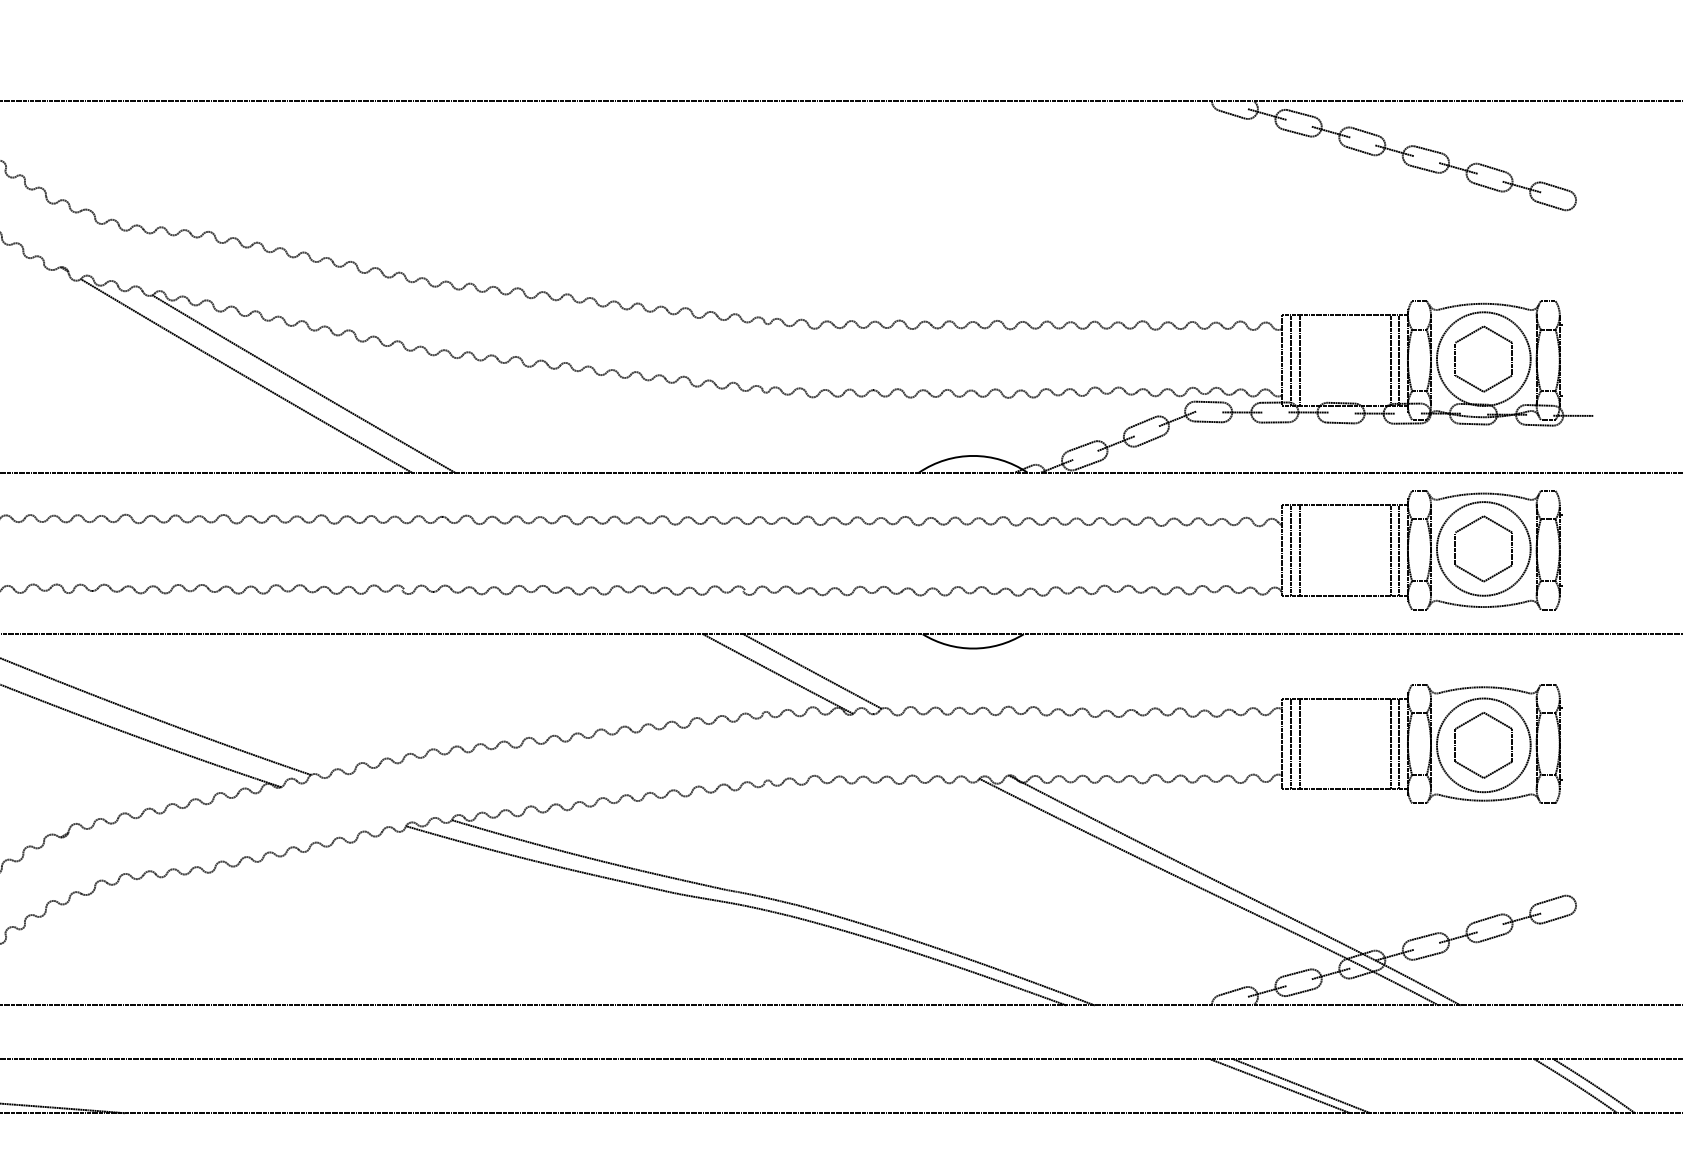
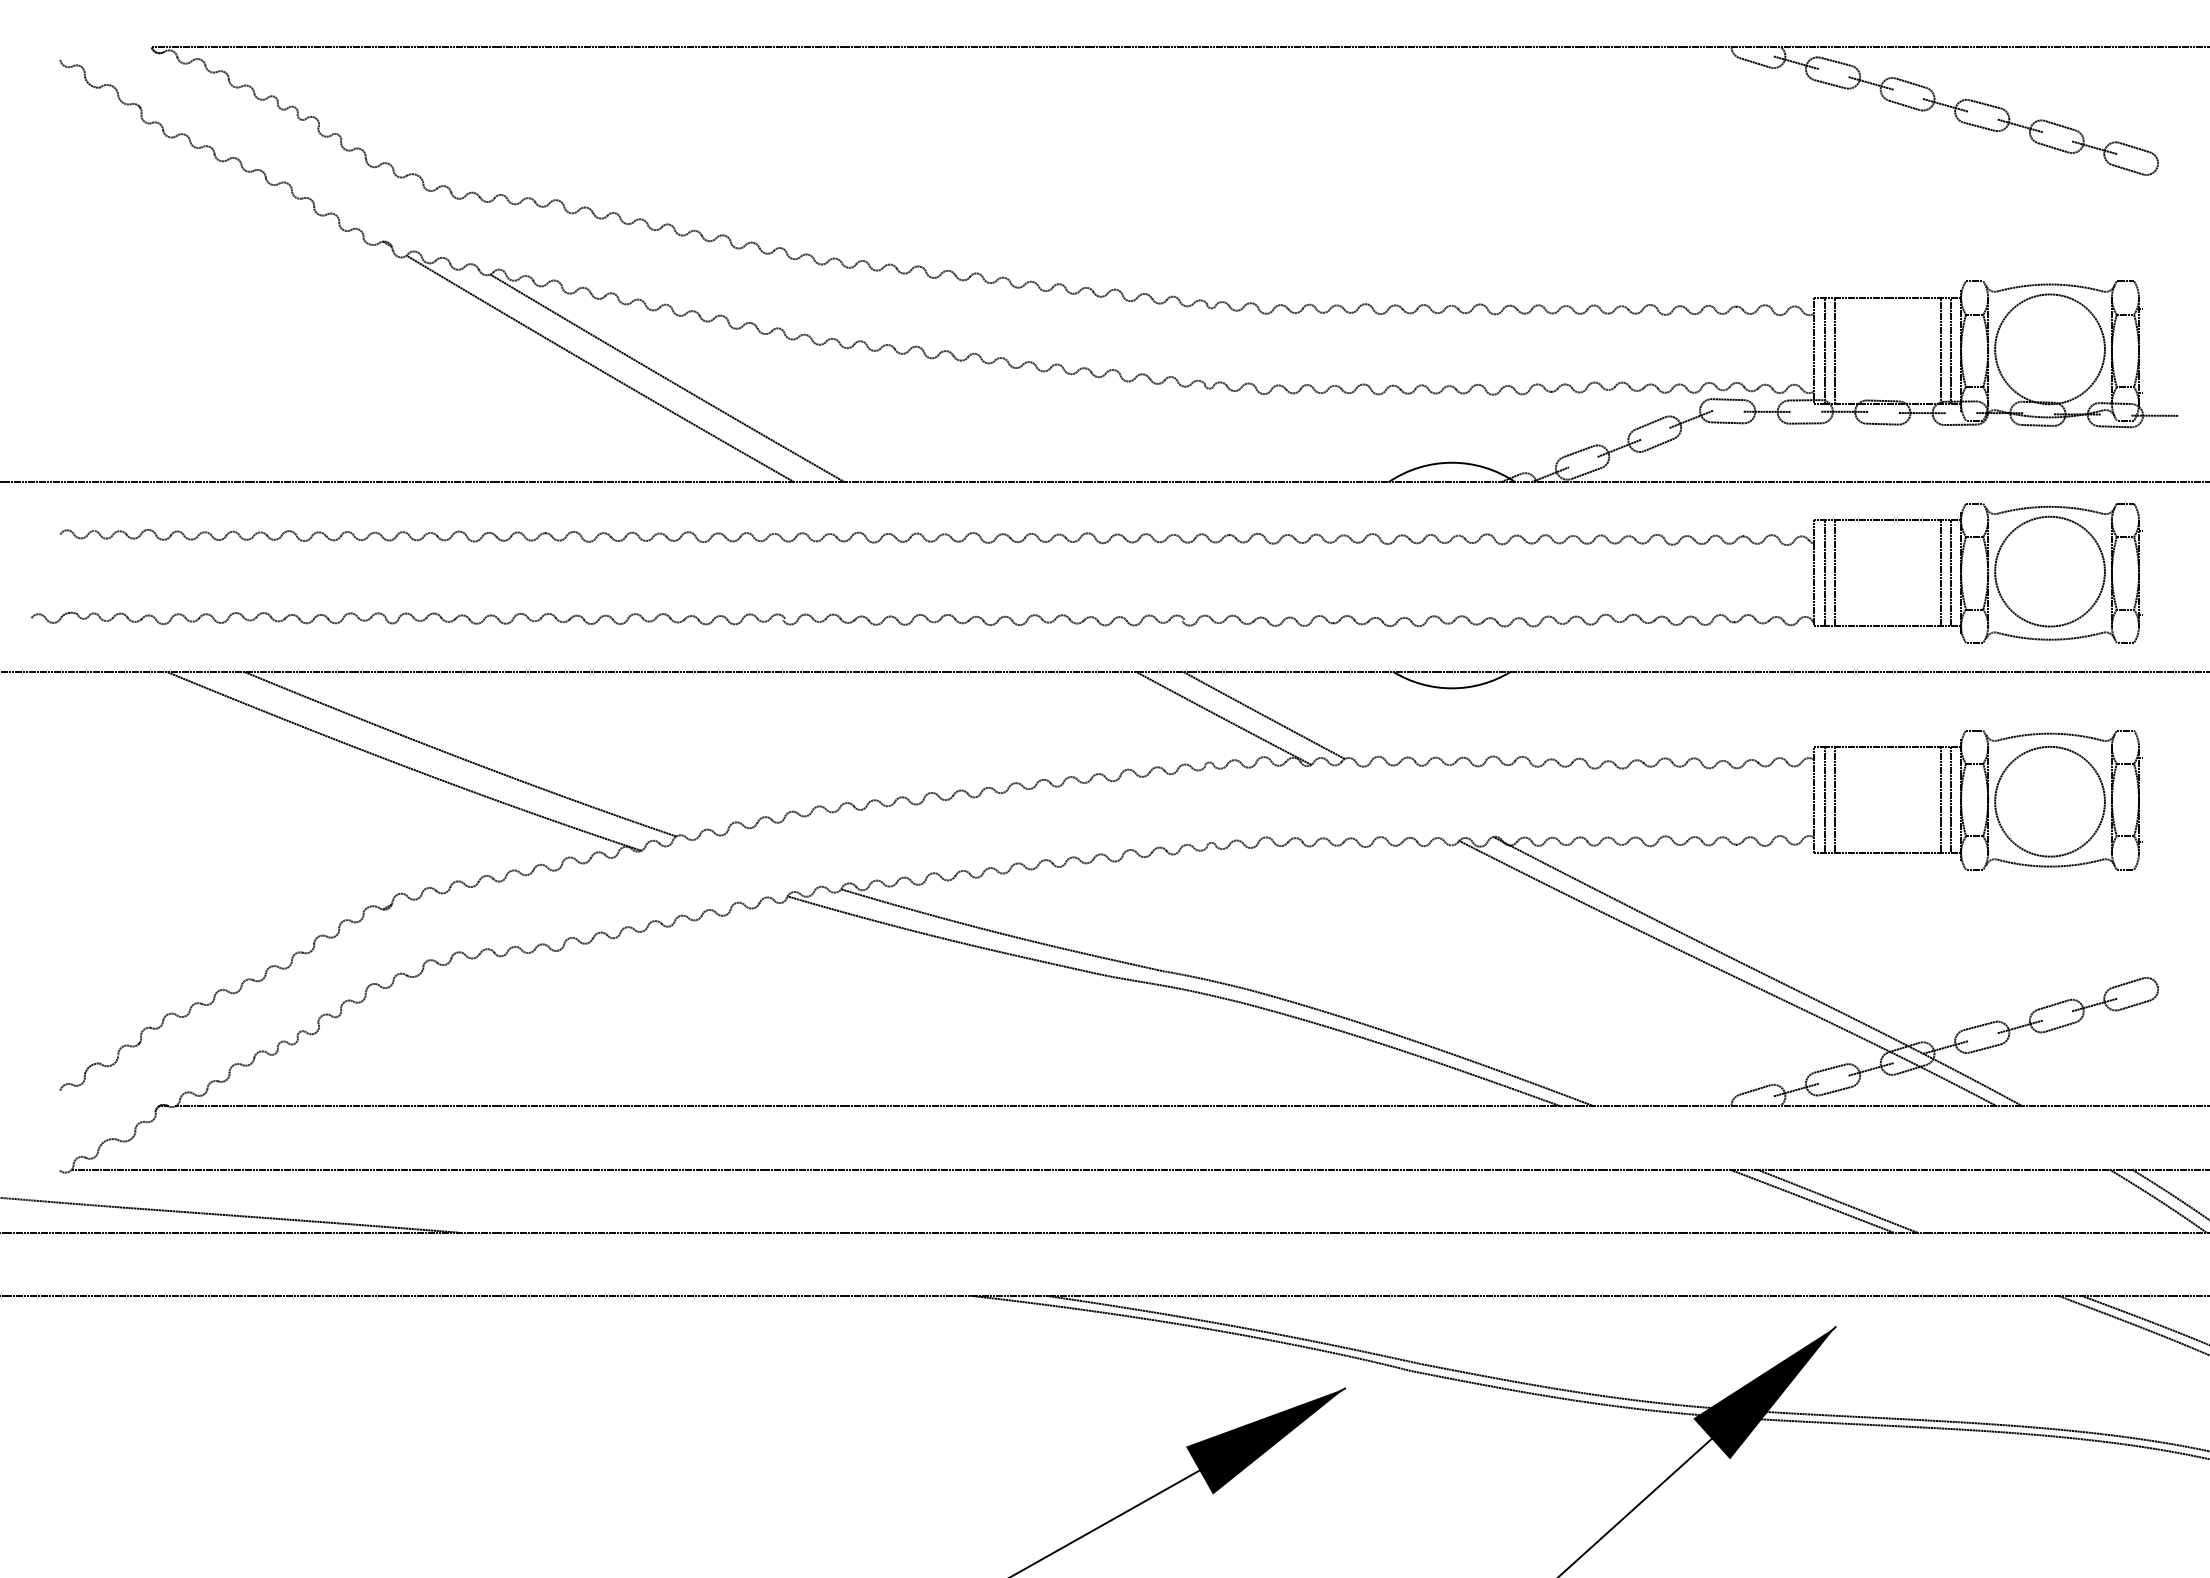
part: (1468, 381) -> (2031, 375), removed
part: (1470, 524) -> (2034, 543), removed
part: (1468, 722) -> (2031, 775), removed

